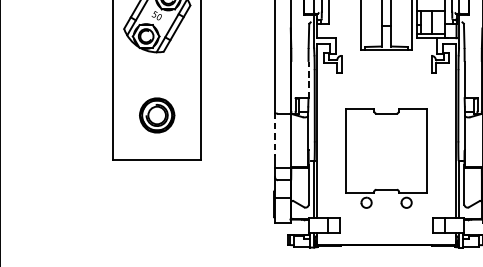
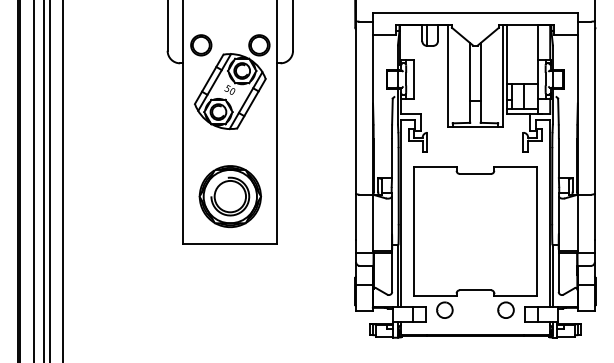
line: (308, 79) -> (392, 158), dashed -> solid
part: (156, 115) -> (229, 196), size x1.67
line: (275, 135) -> (356, 217), dashed -> solid
part: (386, 158) -> (475, 242), size x1.43

